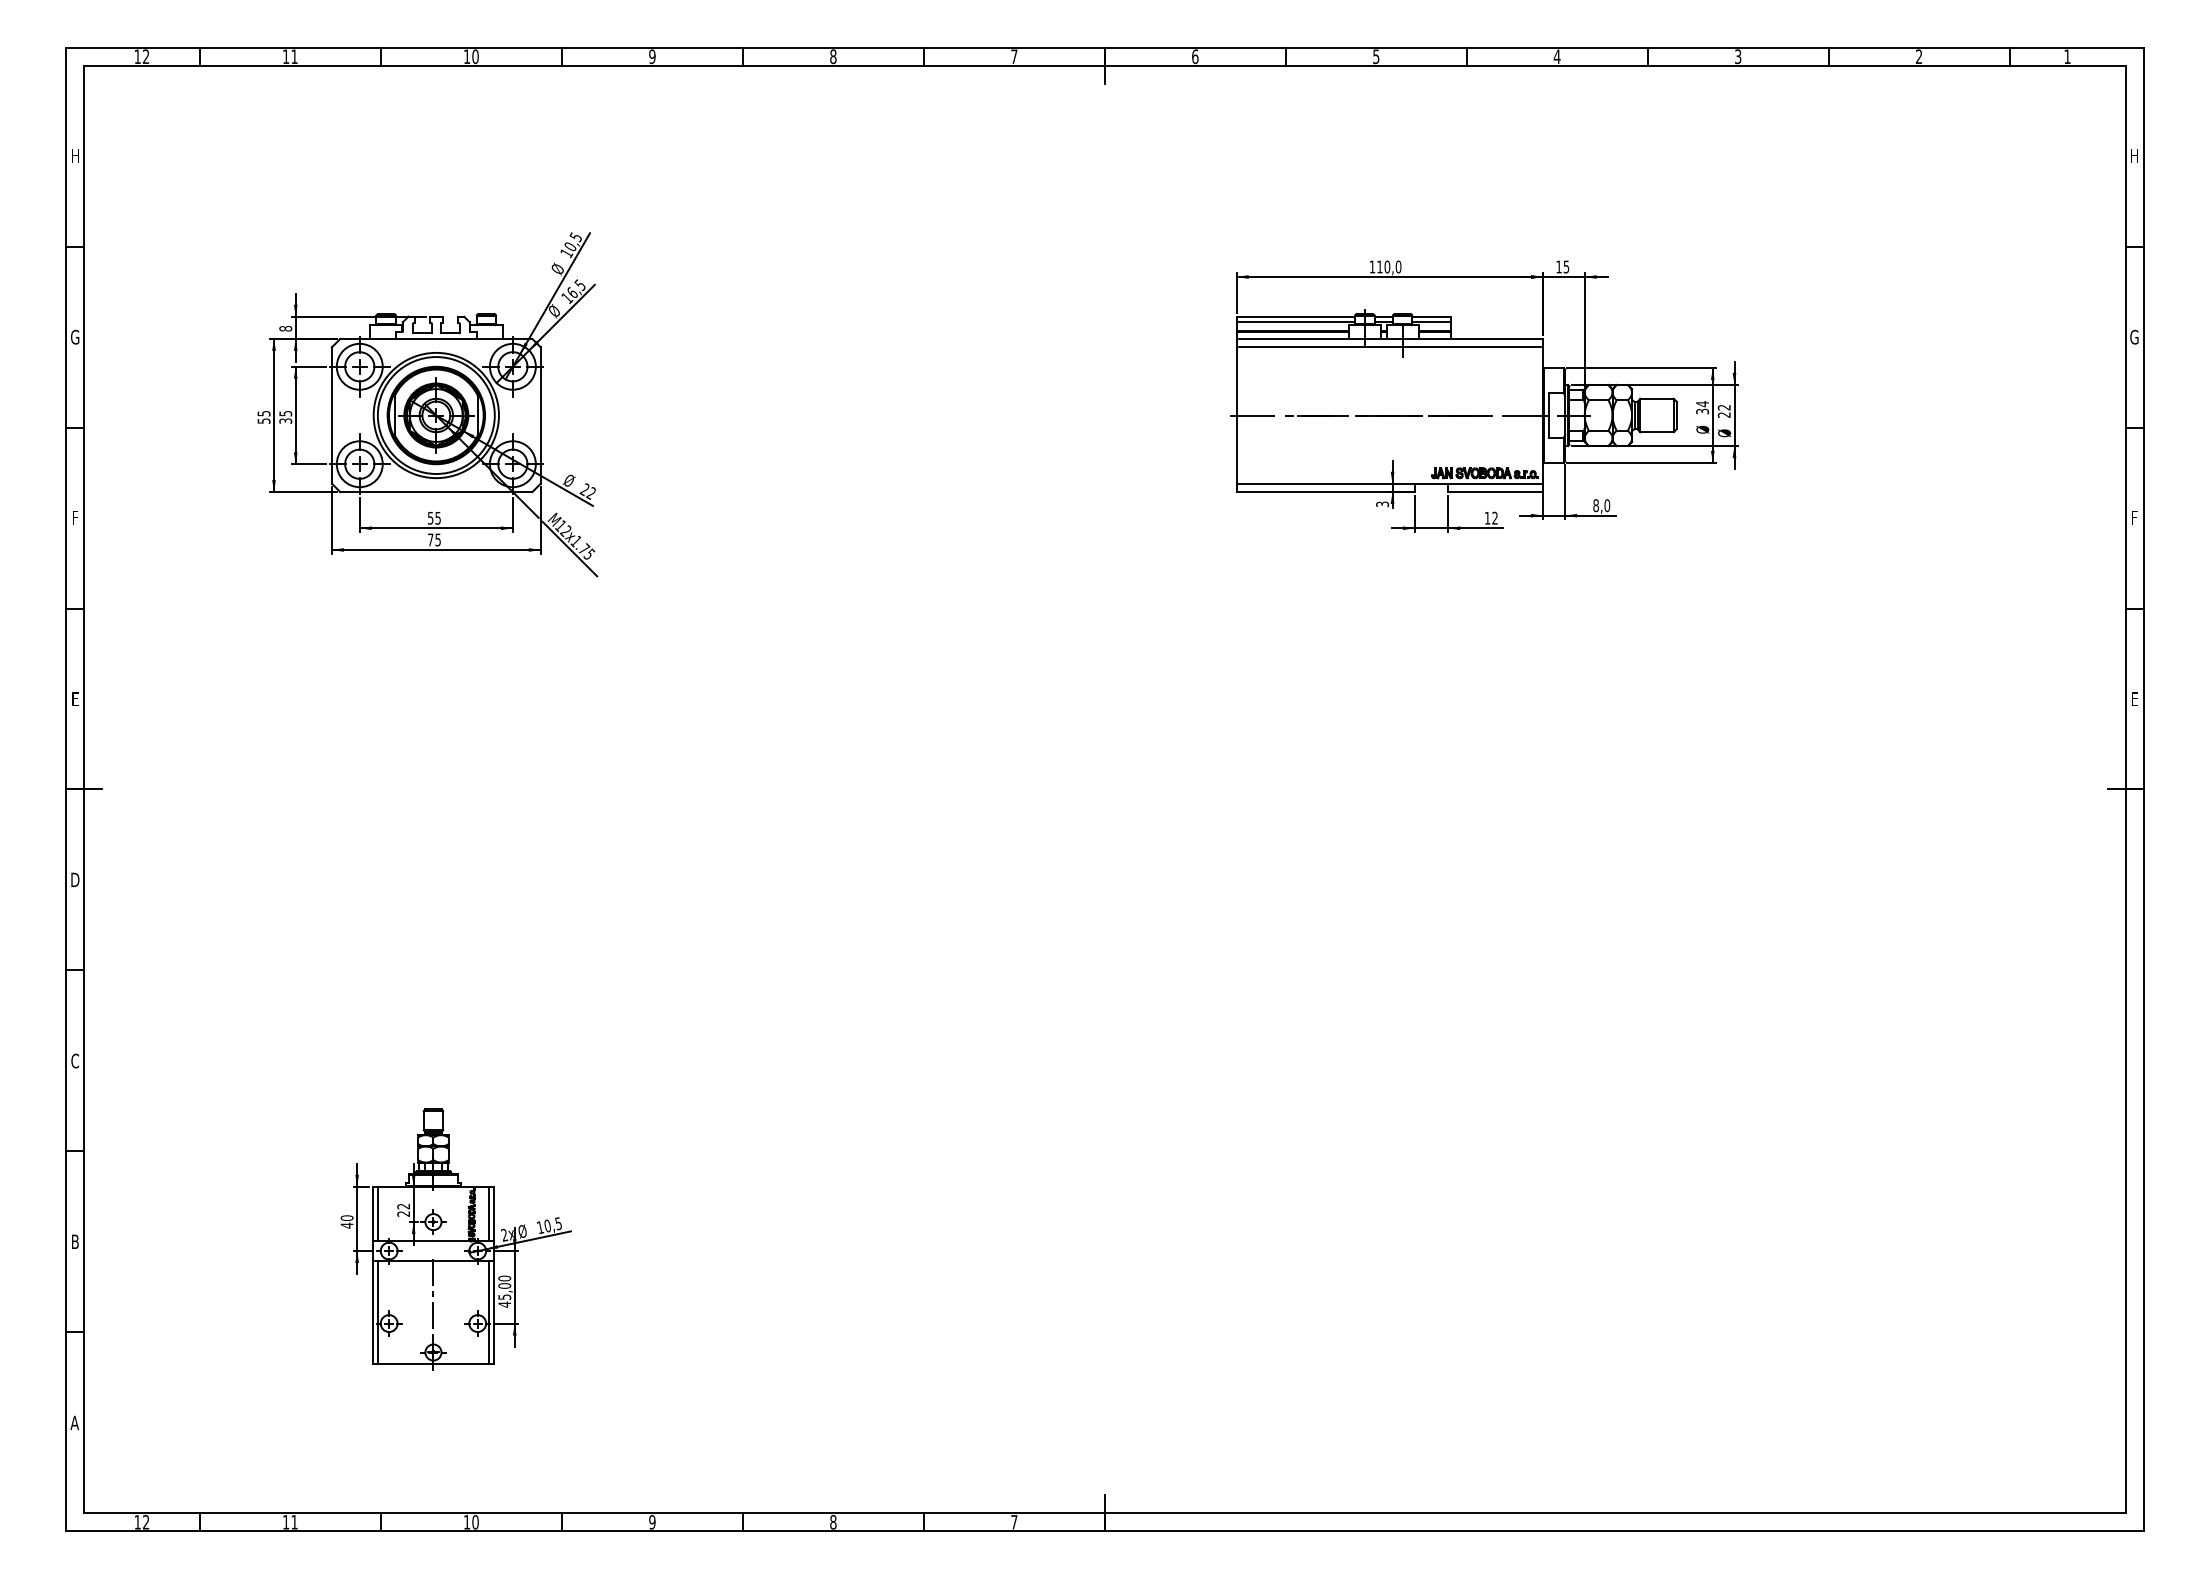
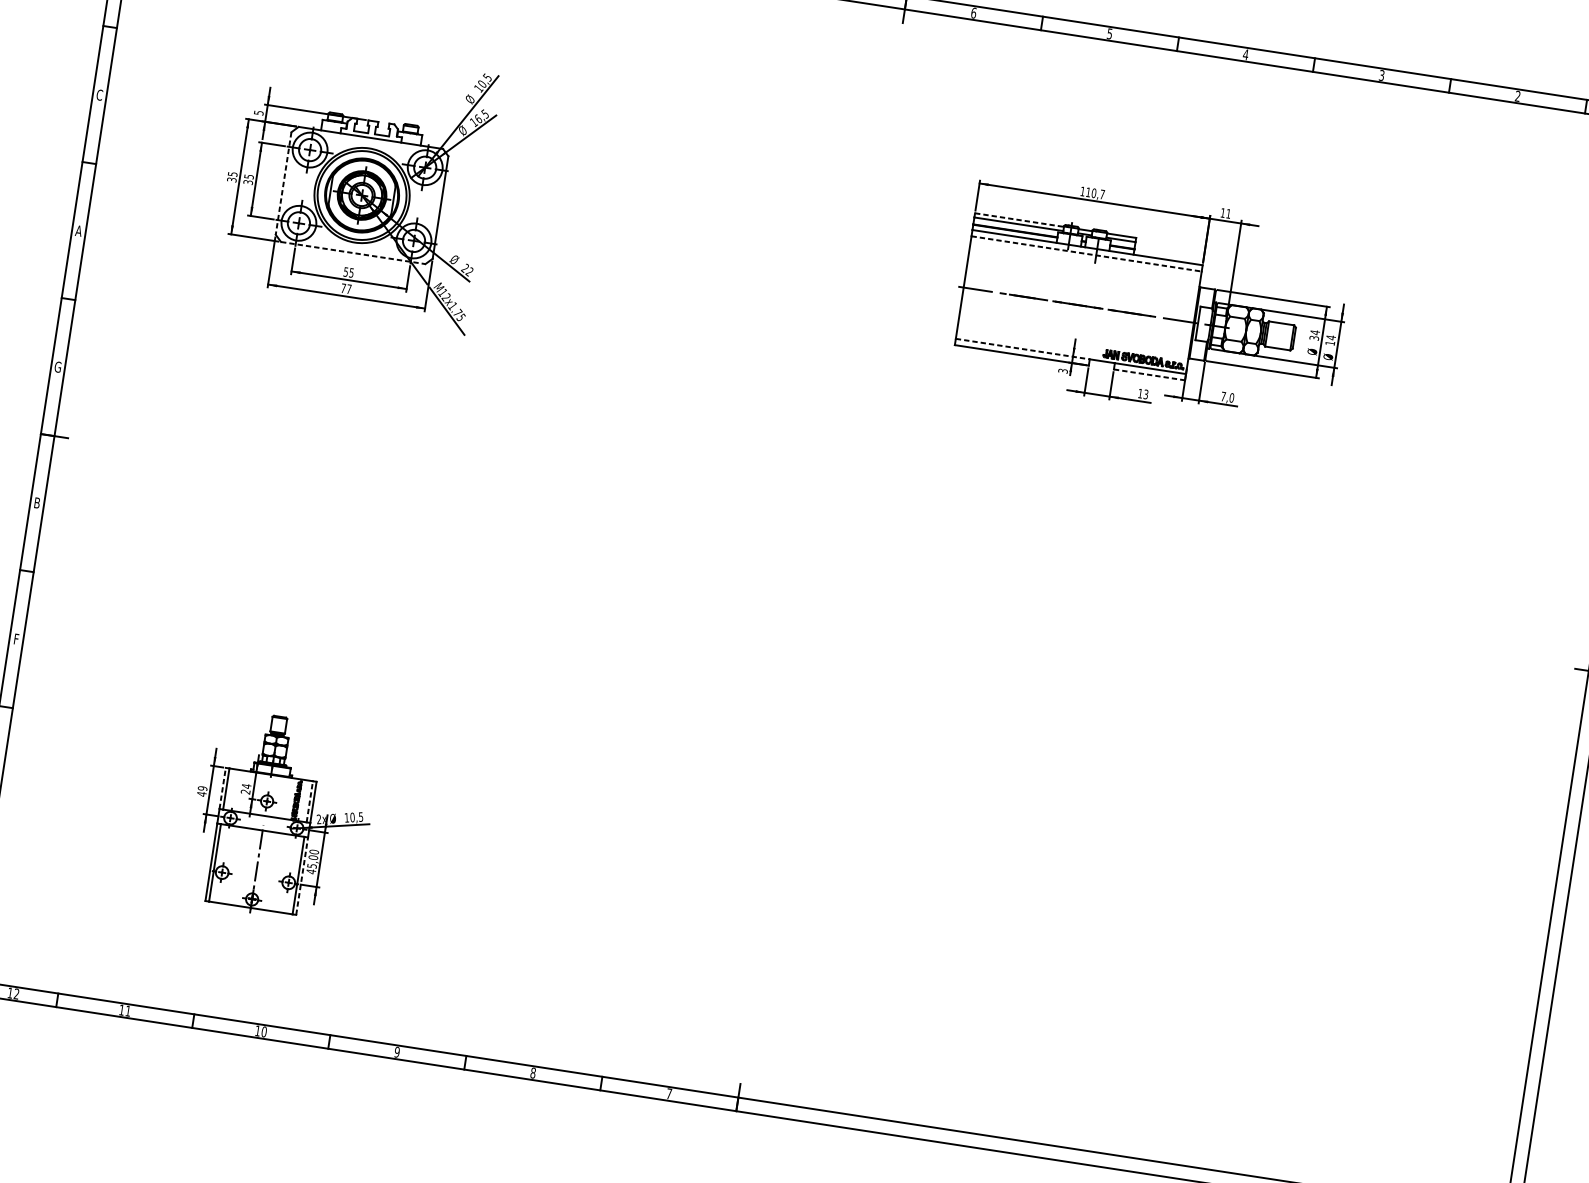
text: (1398, 266) -> (1102, 194), 110,0 -> 110,7
text: (1566, 266) -> (1228, 213), 15 -> 11
line: (1296, 316) -> (1020, 220), solid -> dashed
text: (285, 328) -> (258, 112), 8 -> 5
text: (75, 337) -> (99, 95), G -> C
line: (1390, 347) -> (1087, 254), solid -> dashed
text: (1723, 410) -> (1330, 339), 22 -> 14
line: (331, 416) -> (283, 184), solid -> dashed
text: (263, 420) -> (231, 179), 55 -> 35
line: (1326, 483) -> (1023, 349), solid -> dashed
line: (436, 492) -> (353, 253), solid -> dashed
line: (1496, 492) -> (1150, 375), solid -> dashed
text: (1595, 505) -> (1223, 396), 8,0 -> 7,0
text: (75, 517) -> (79, 230), F -> A
text: (1494, 518) -> (1145, 394), 12 -> 13
text: (437, 539) -> (348, 288), 75 -> 77
text: (75, 698) -> (58, 366), E -> G
text: (75, 879) -> (37, 502), D -> B
text: (75, 1060) -> (16, 638), C -> F
text: (403, 1206) -> (246, 786), 22 -> 24
line: (373, 1213) -> (223, 788), solid -> dashed
line: (489, 1213) -> (310, 801), solid -> dashed
text: (347, 1218) -> (202, 788), 40 -> 49
line: (493, 1312) -> (301, 876), solid -> dashed

